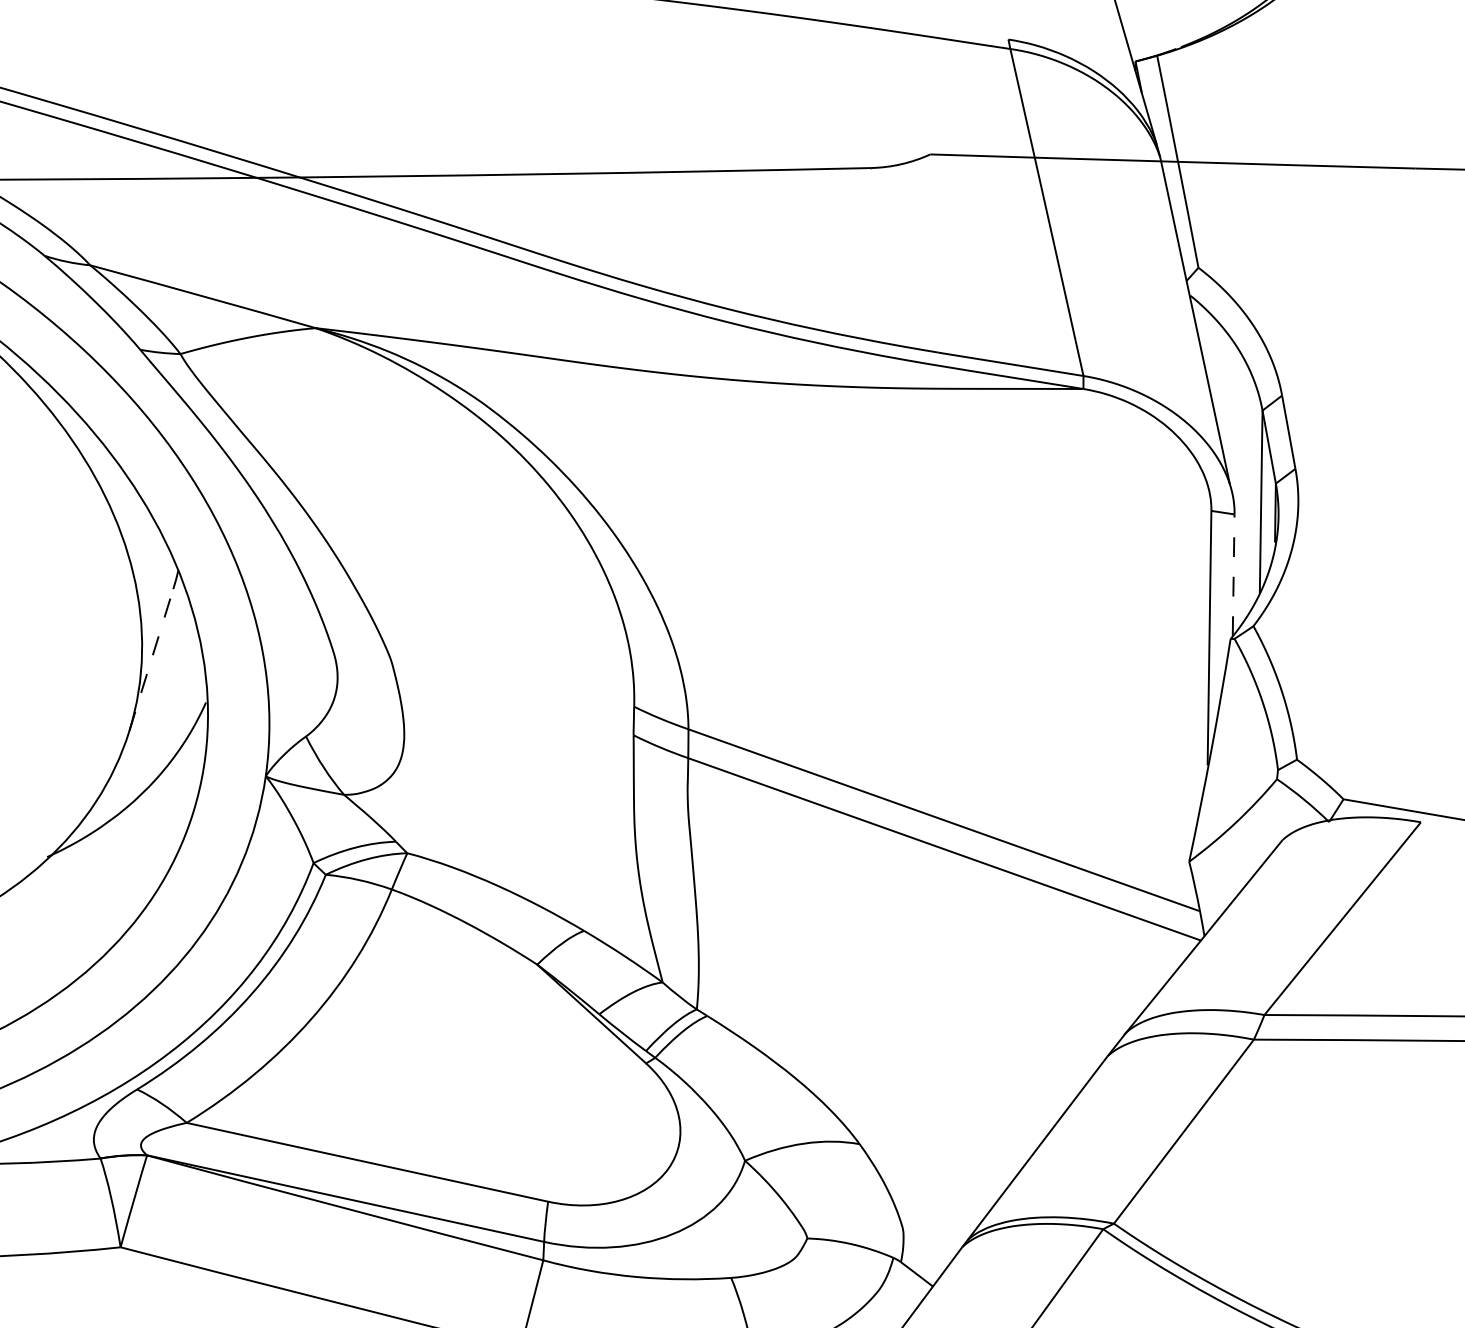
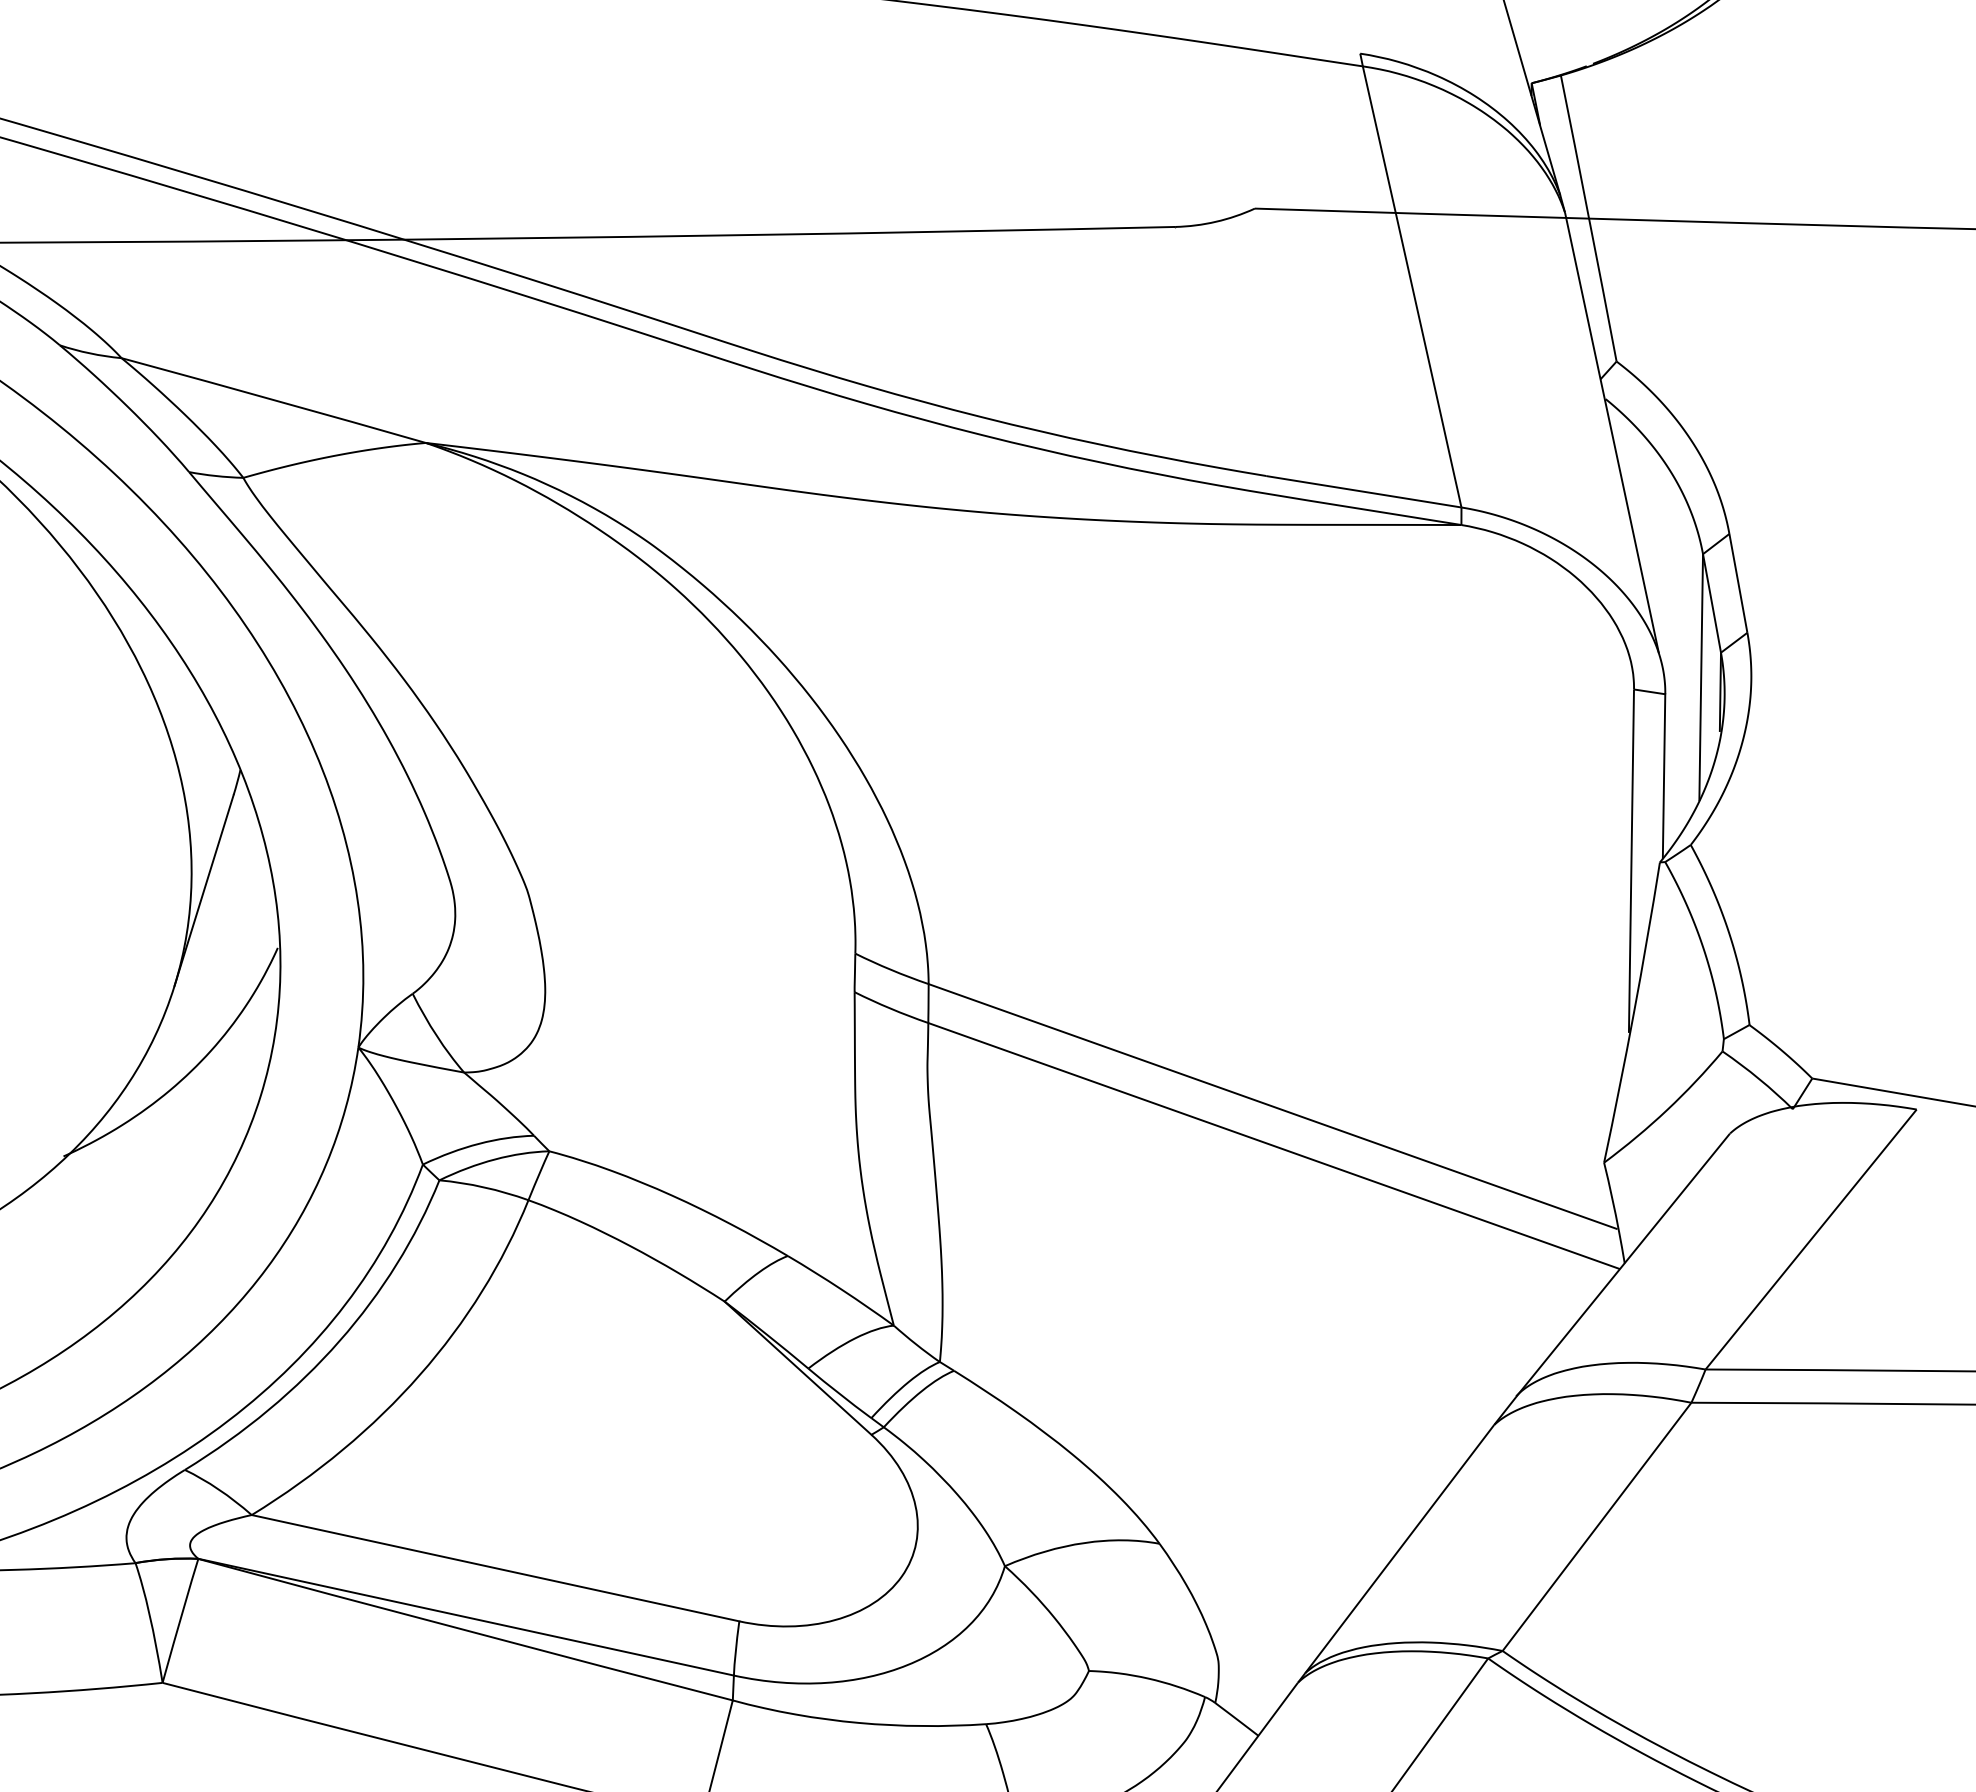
line: (1233, 574) -> (1664, 775), dashed -> solid
line: (151, 659) -> (204, 890), dashed -> solid

